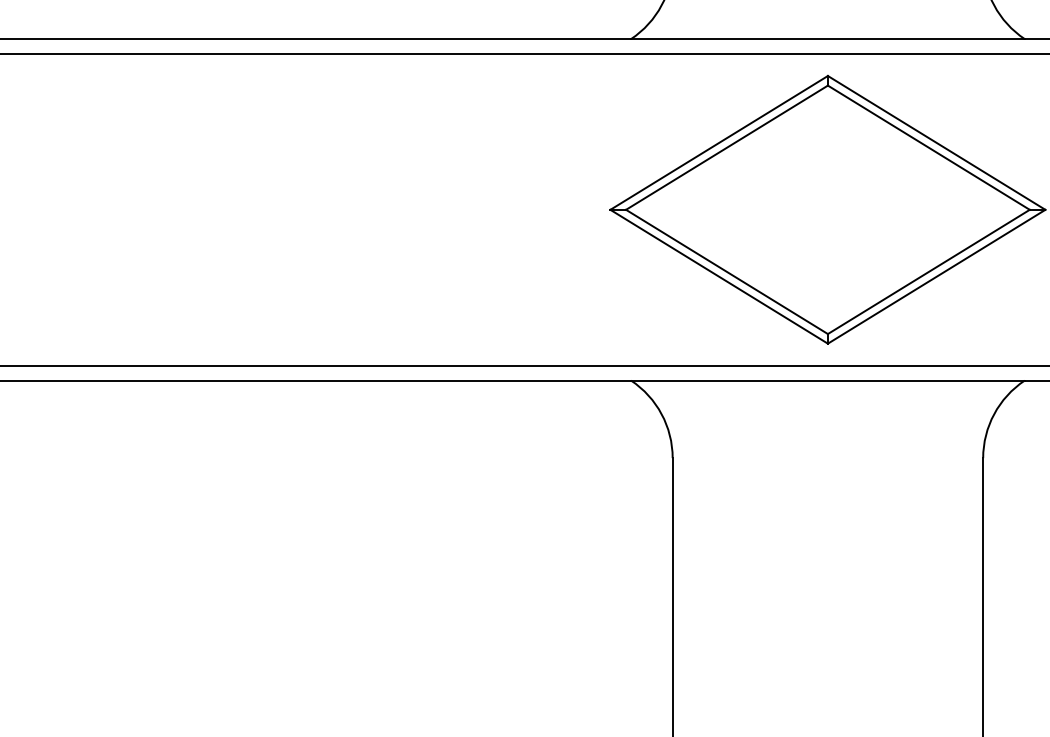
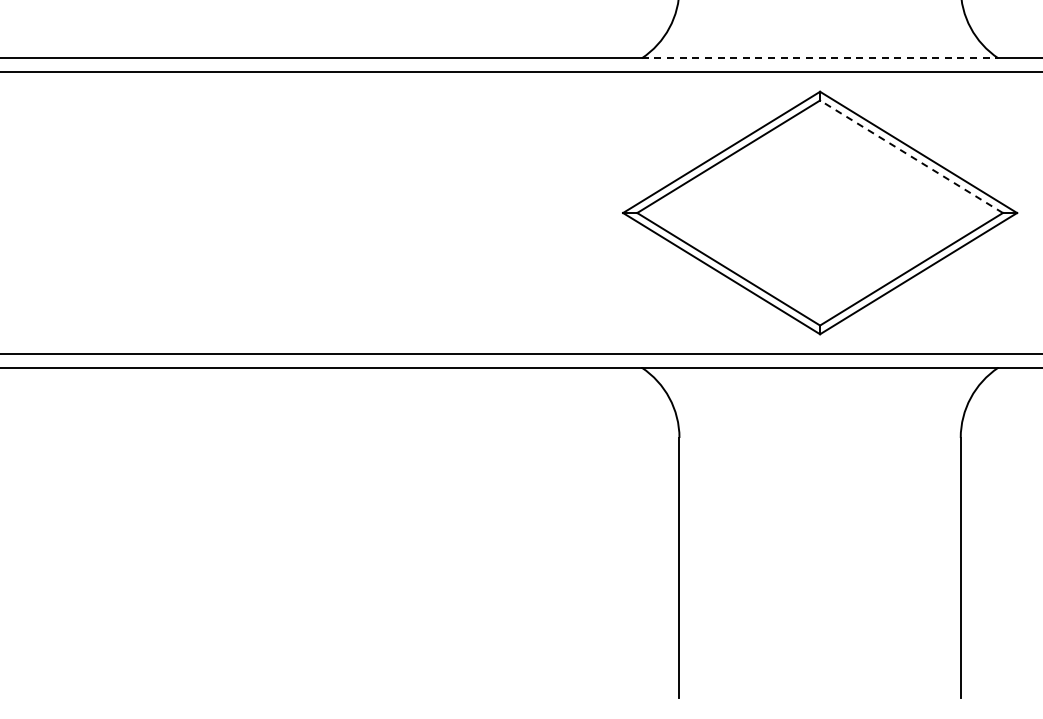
line: (828, 39) -> (820, 58), solid -> dashed
line: (928, 147) -> (911, 156), solid -> dashed

